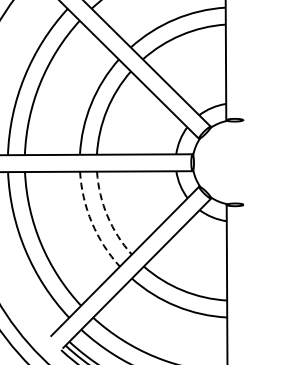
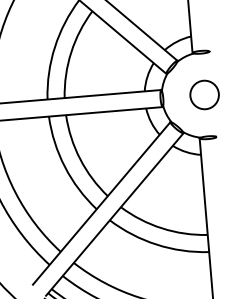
circle: (234, 162) -> (204, 94), added
arc: (107, 216) -> (80, 159), dashed -> solid
arc: (91, 222) -> (64, 166), dashed -> solid

